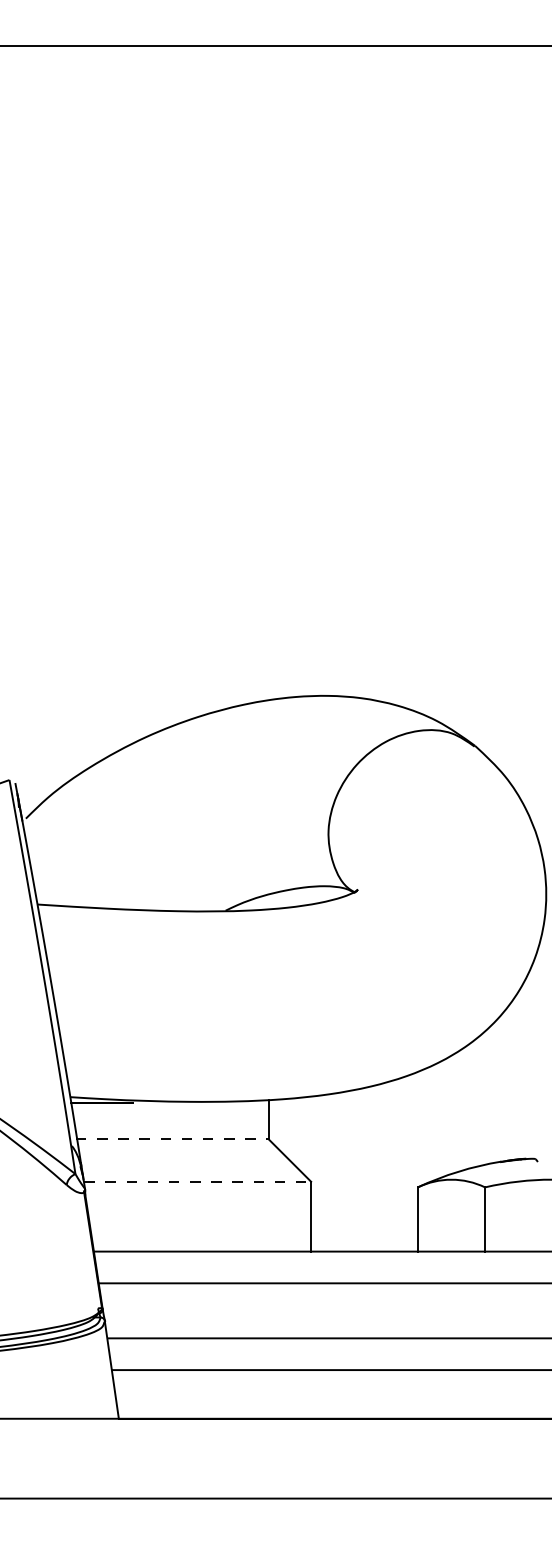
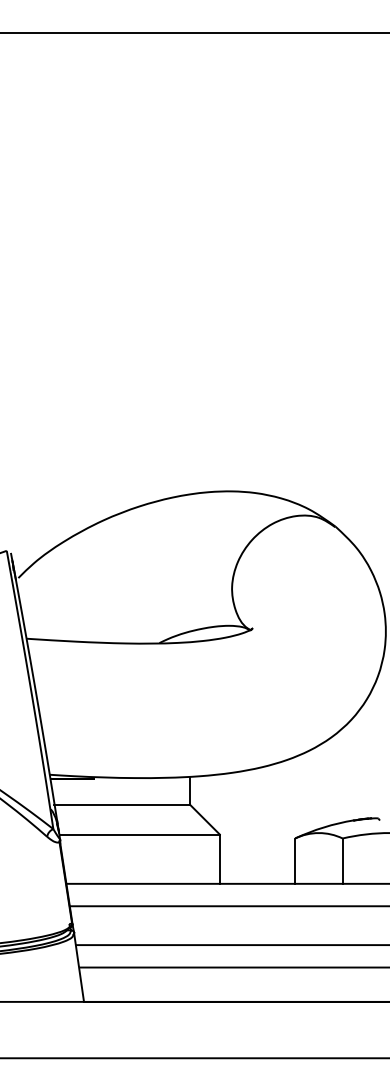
line: (173, 1139) -> (122, 804), dashed -> solid
line: (198, 1181) -> (140, 834), dashed -> solid

